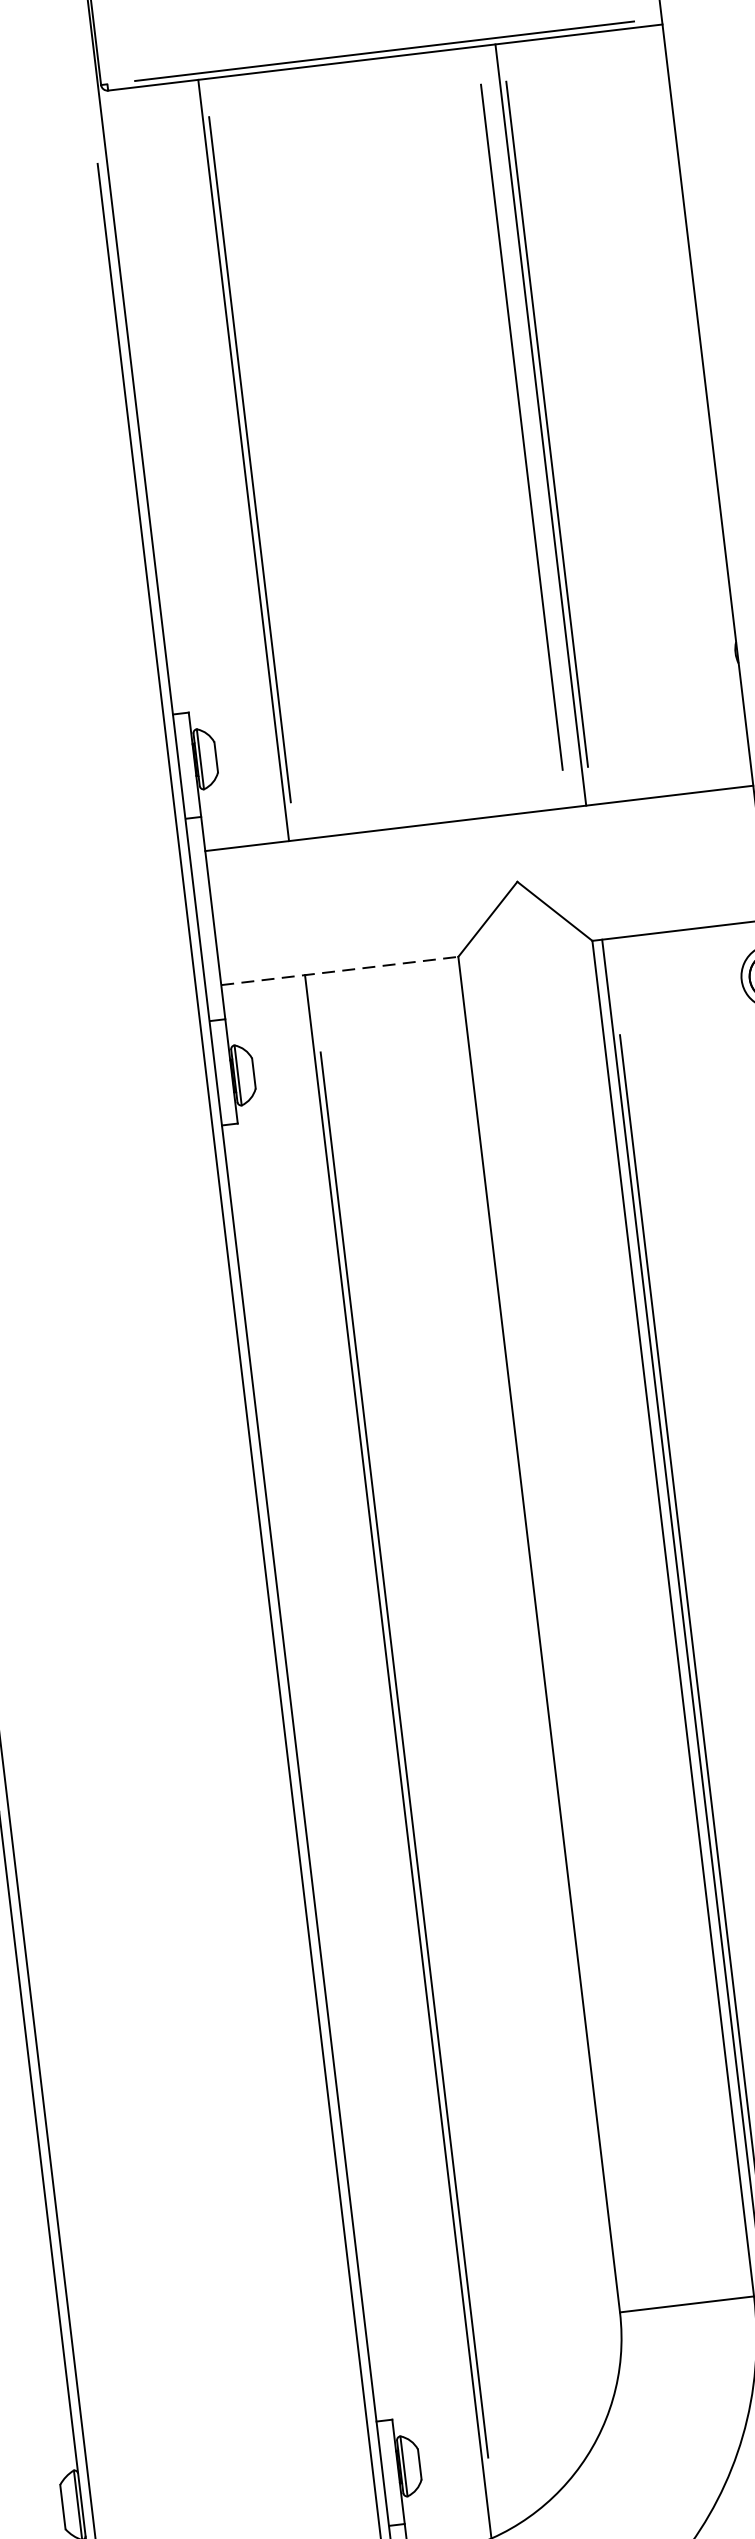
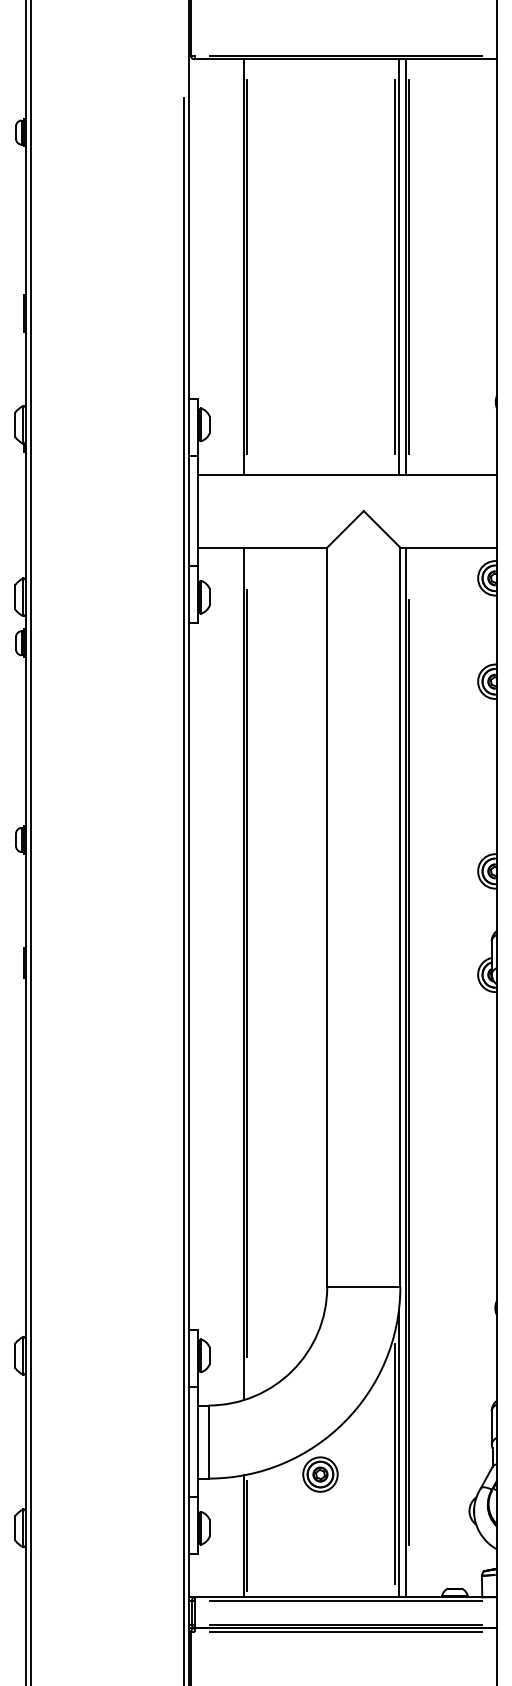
line: (527, 425) -> (398, 266), added
line: (339, 970) -> (262, 547), dashed -> solid

